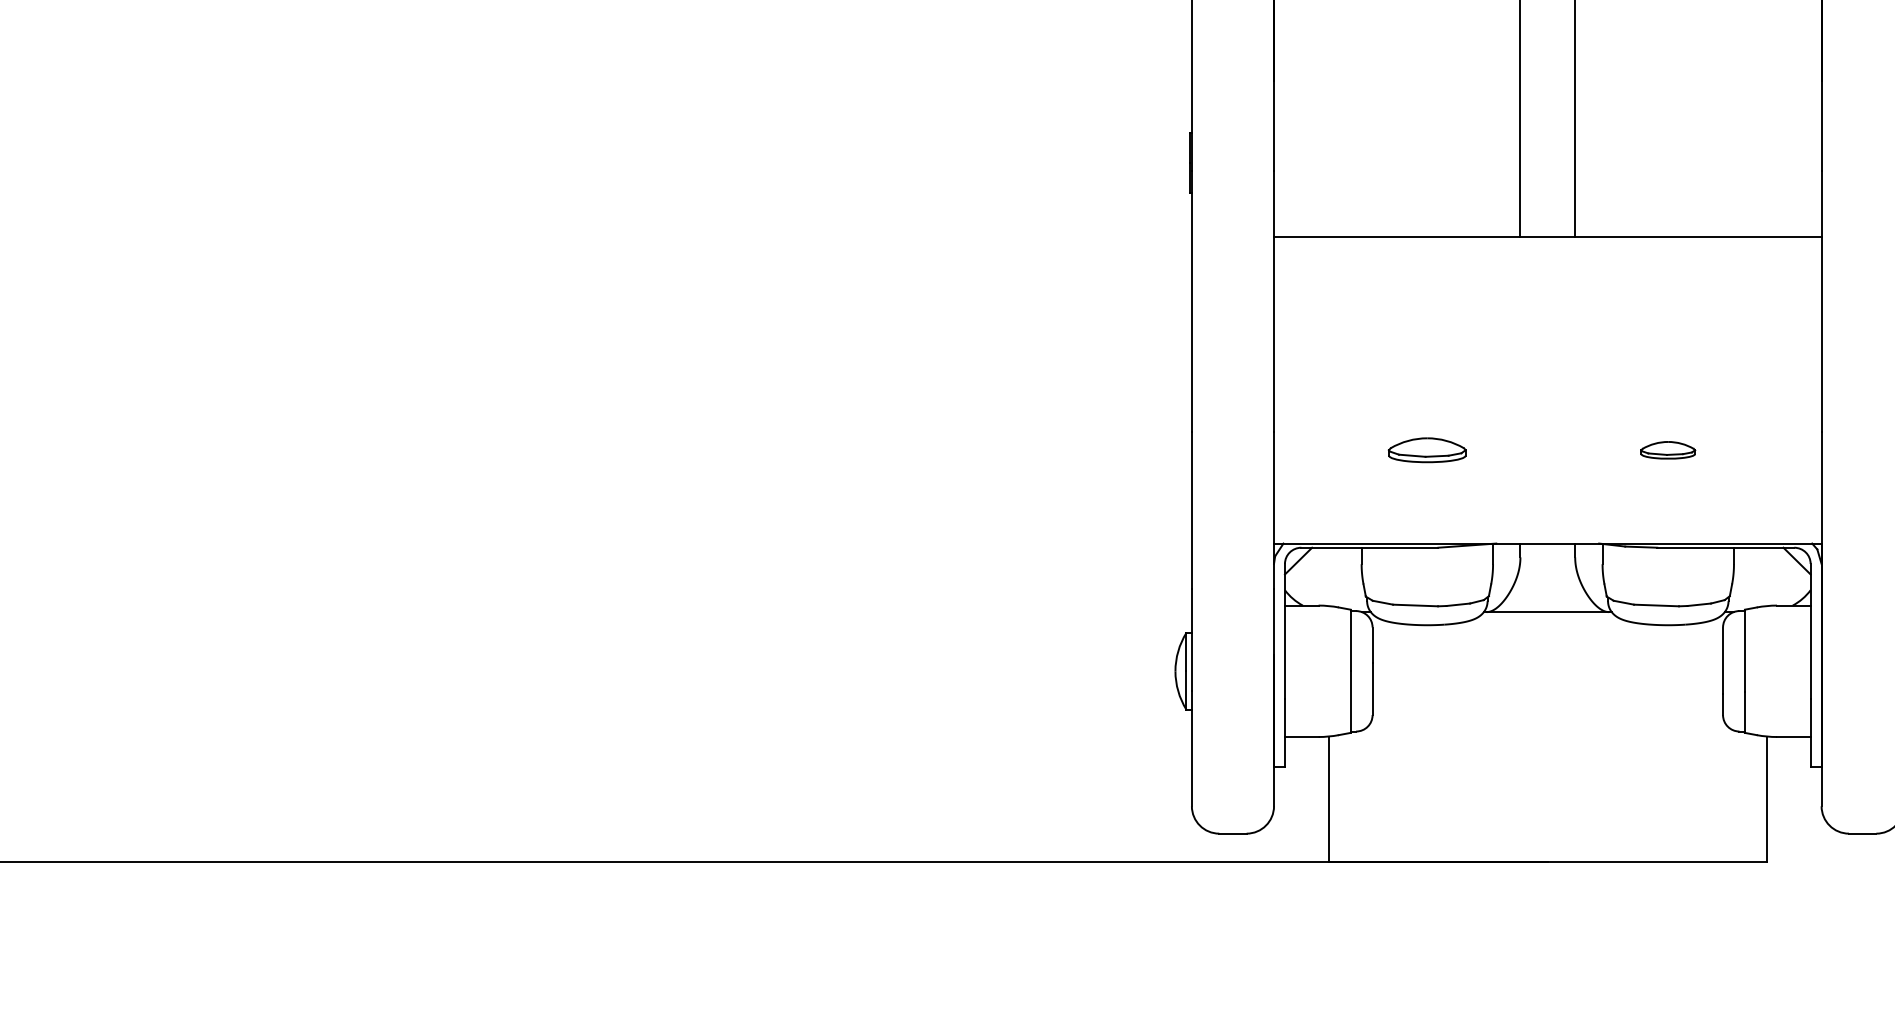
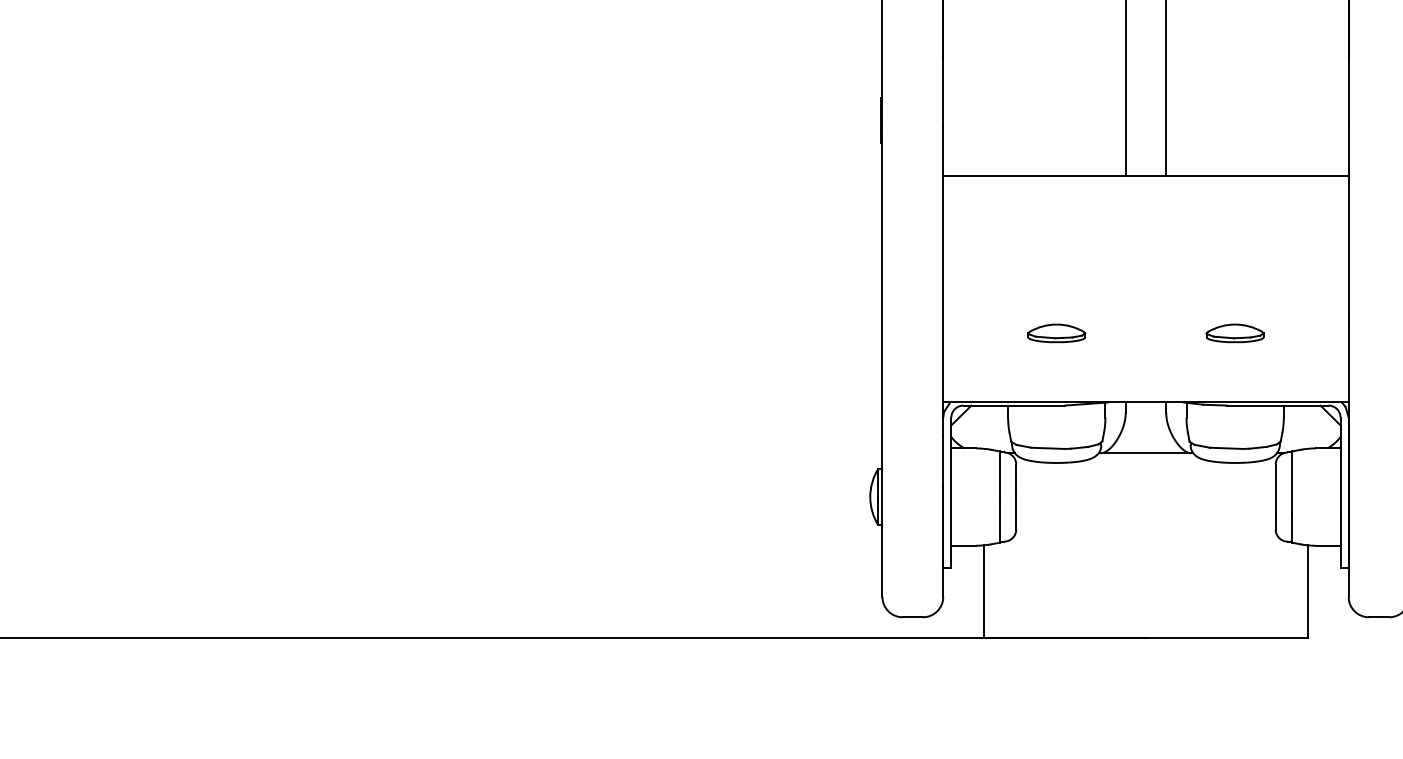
part: (1667, 450) -> (1234, 333), size x1.43

